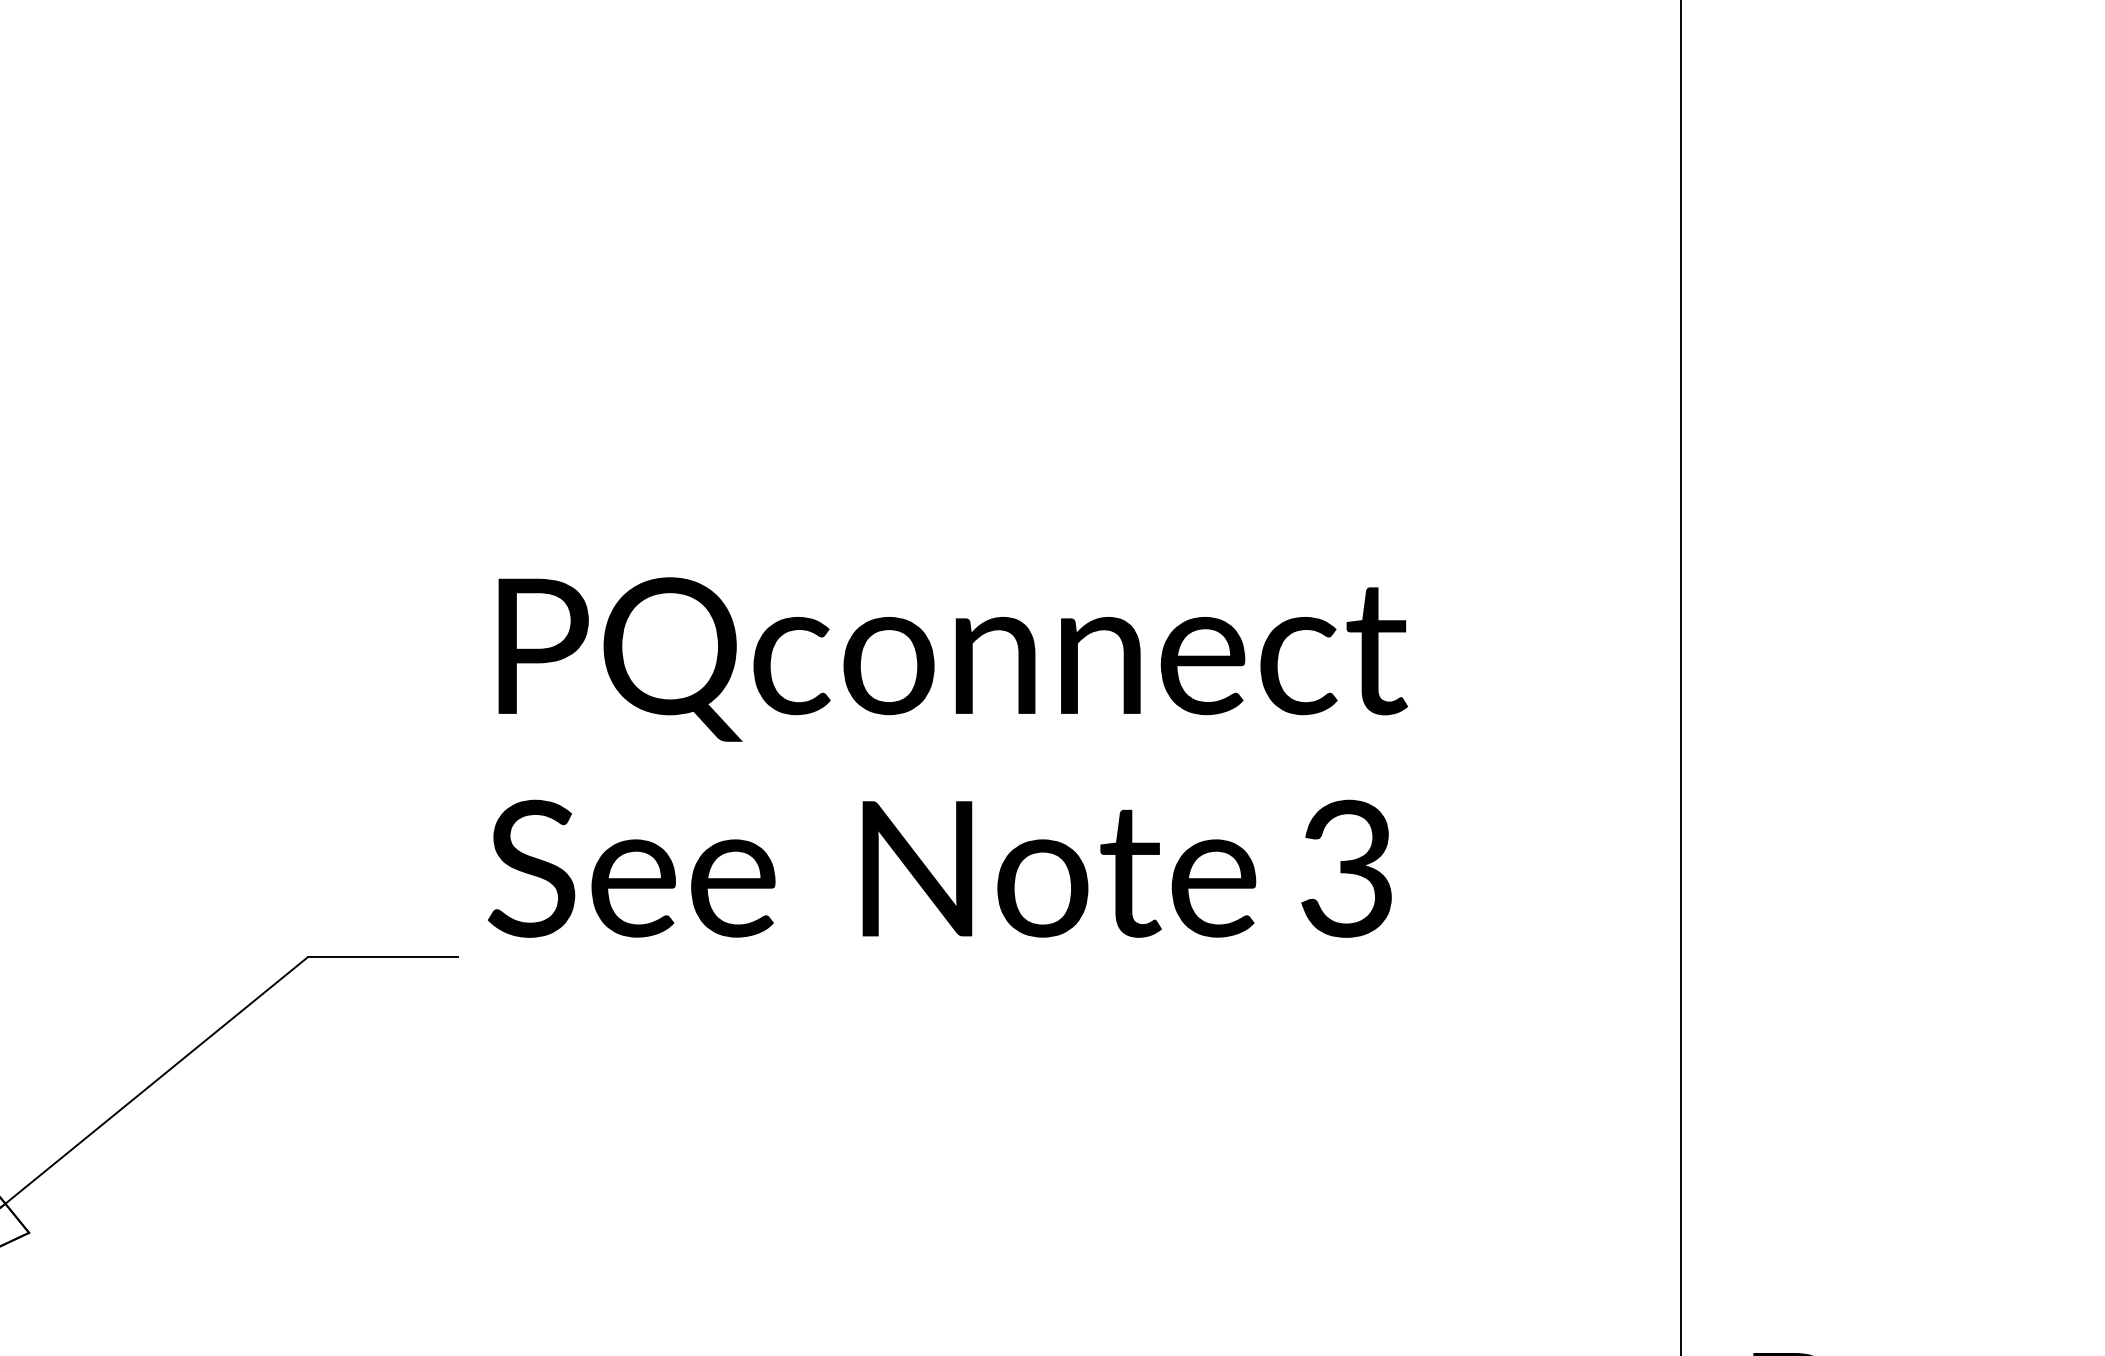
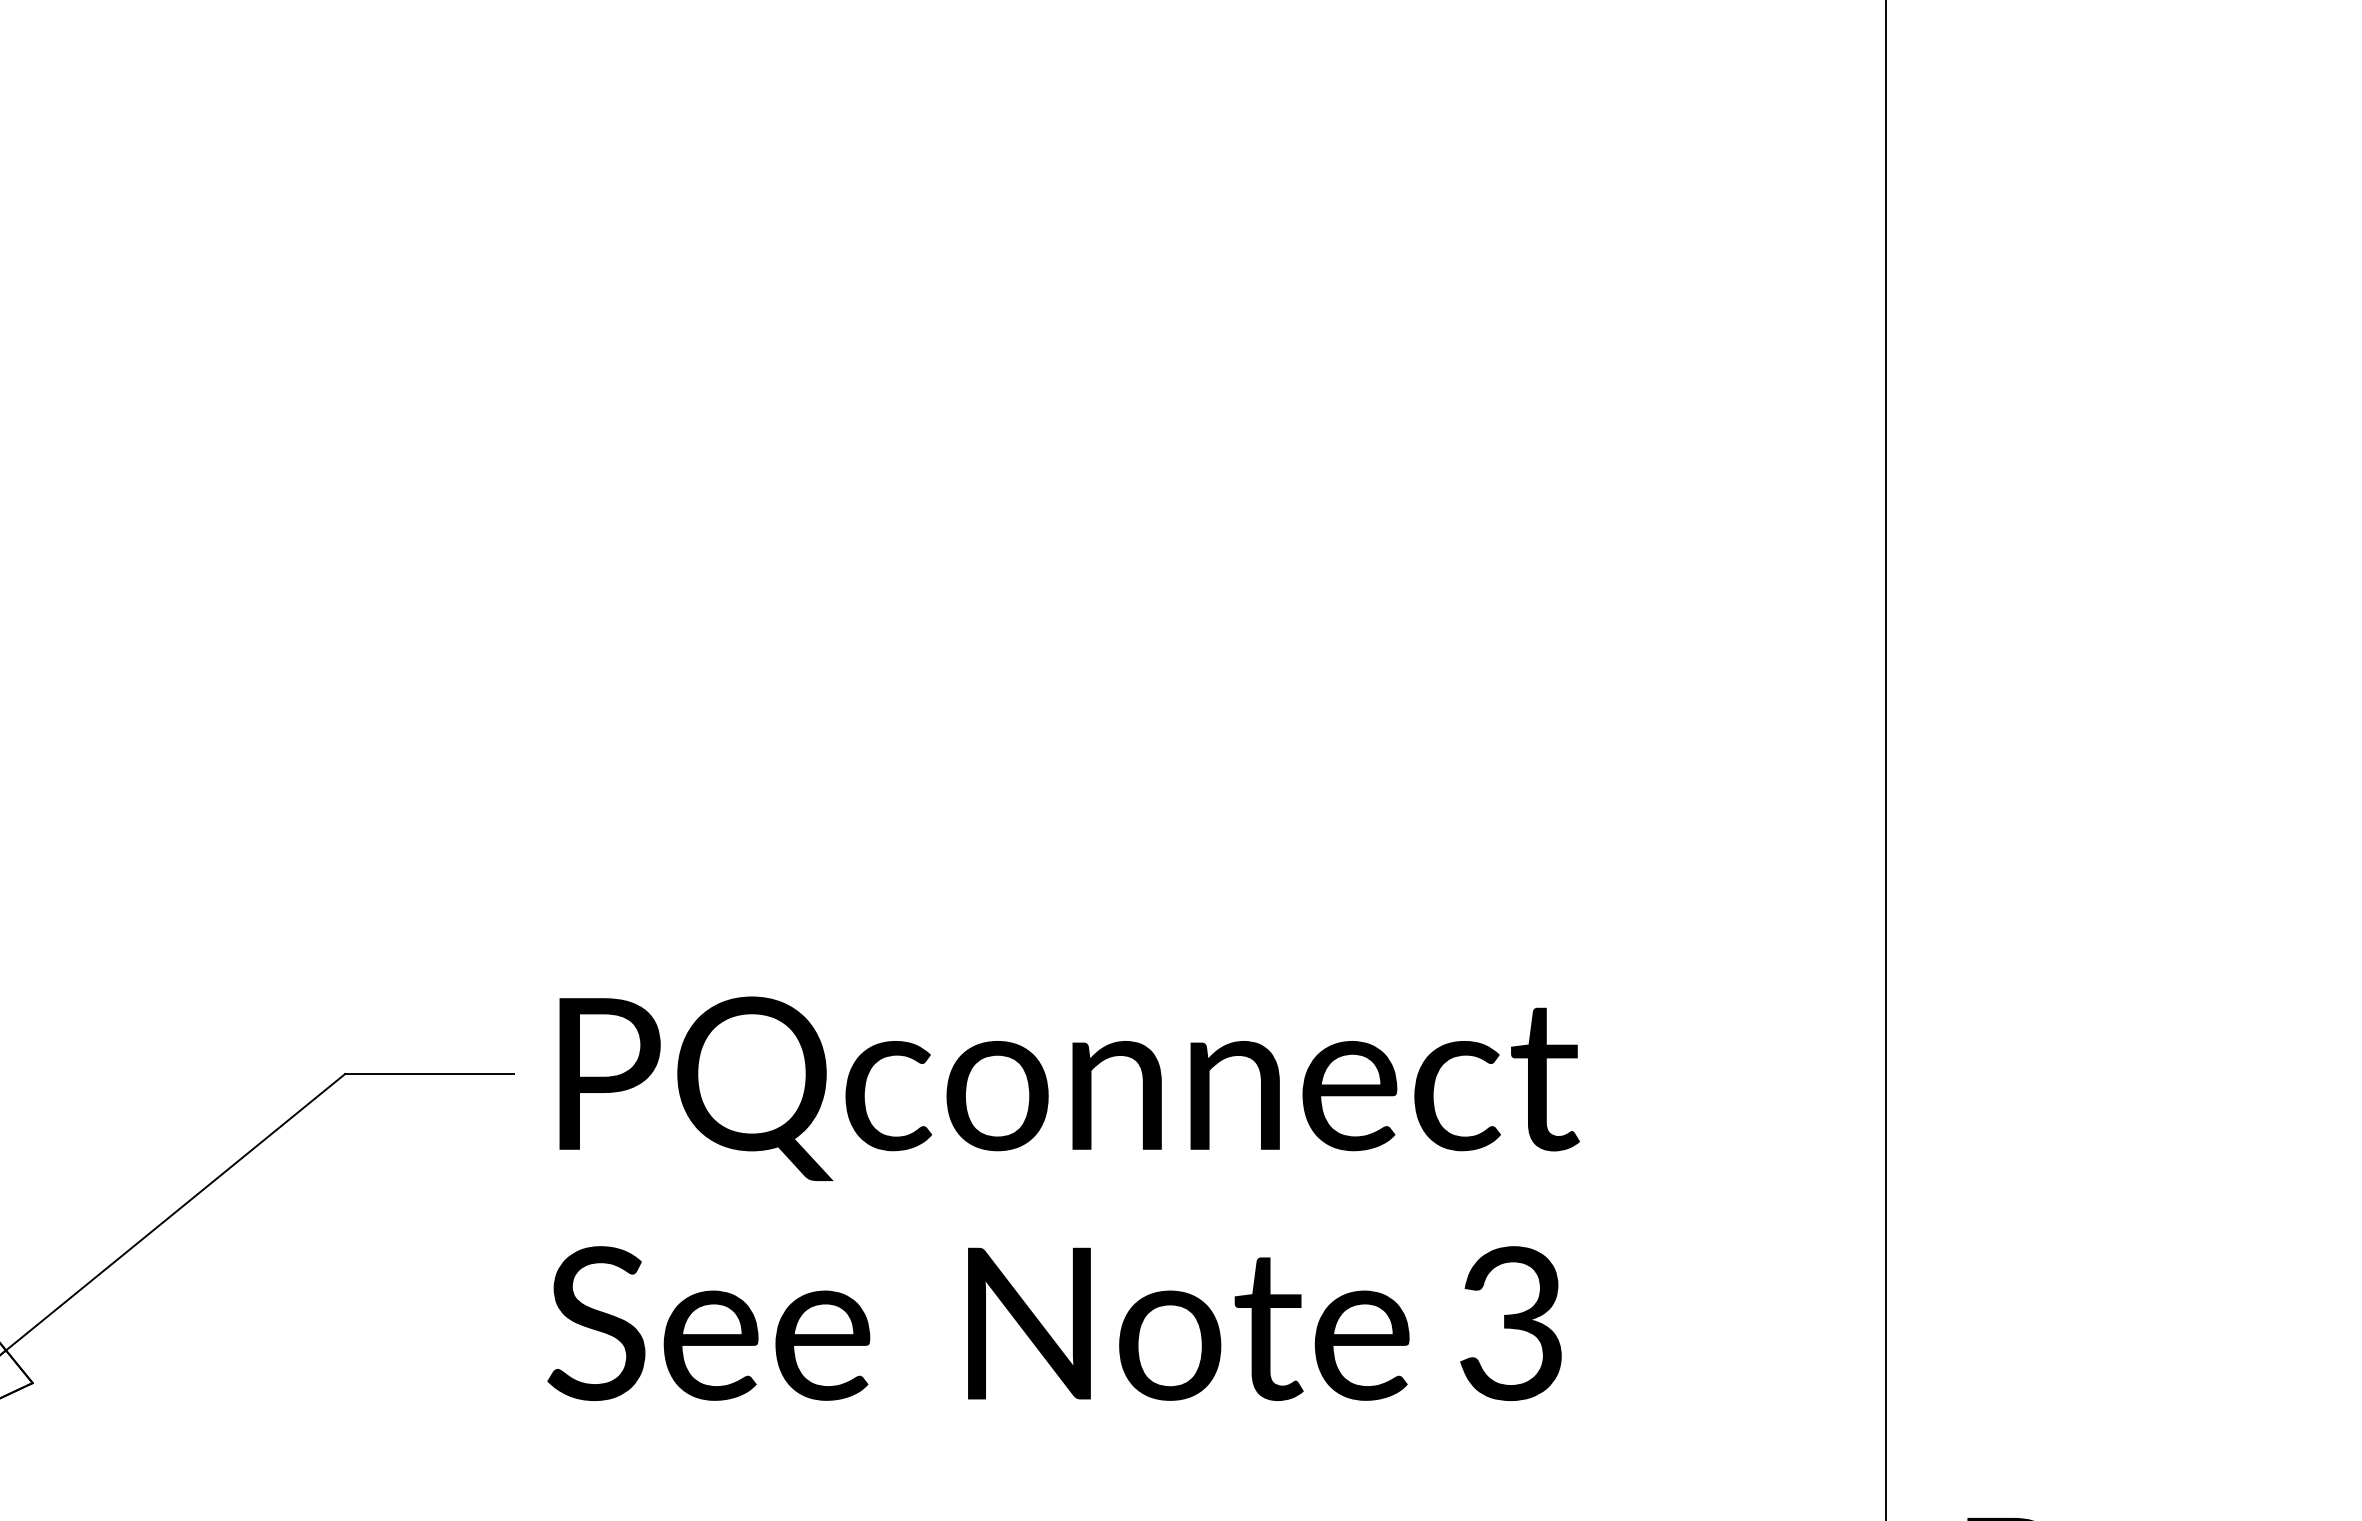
text: (947, 757) -> (1063, 1198), moved

